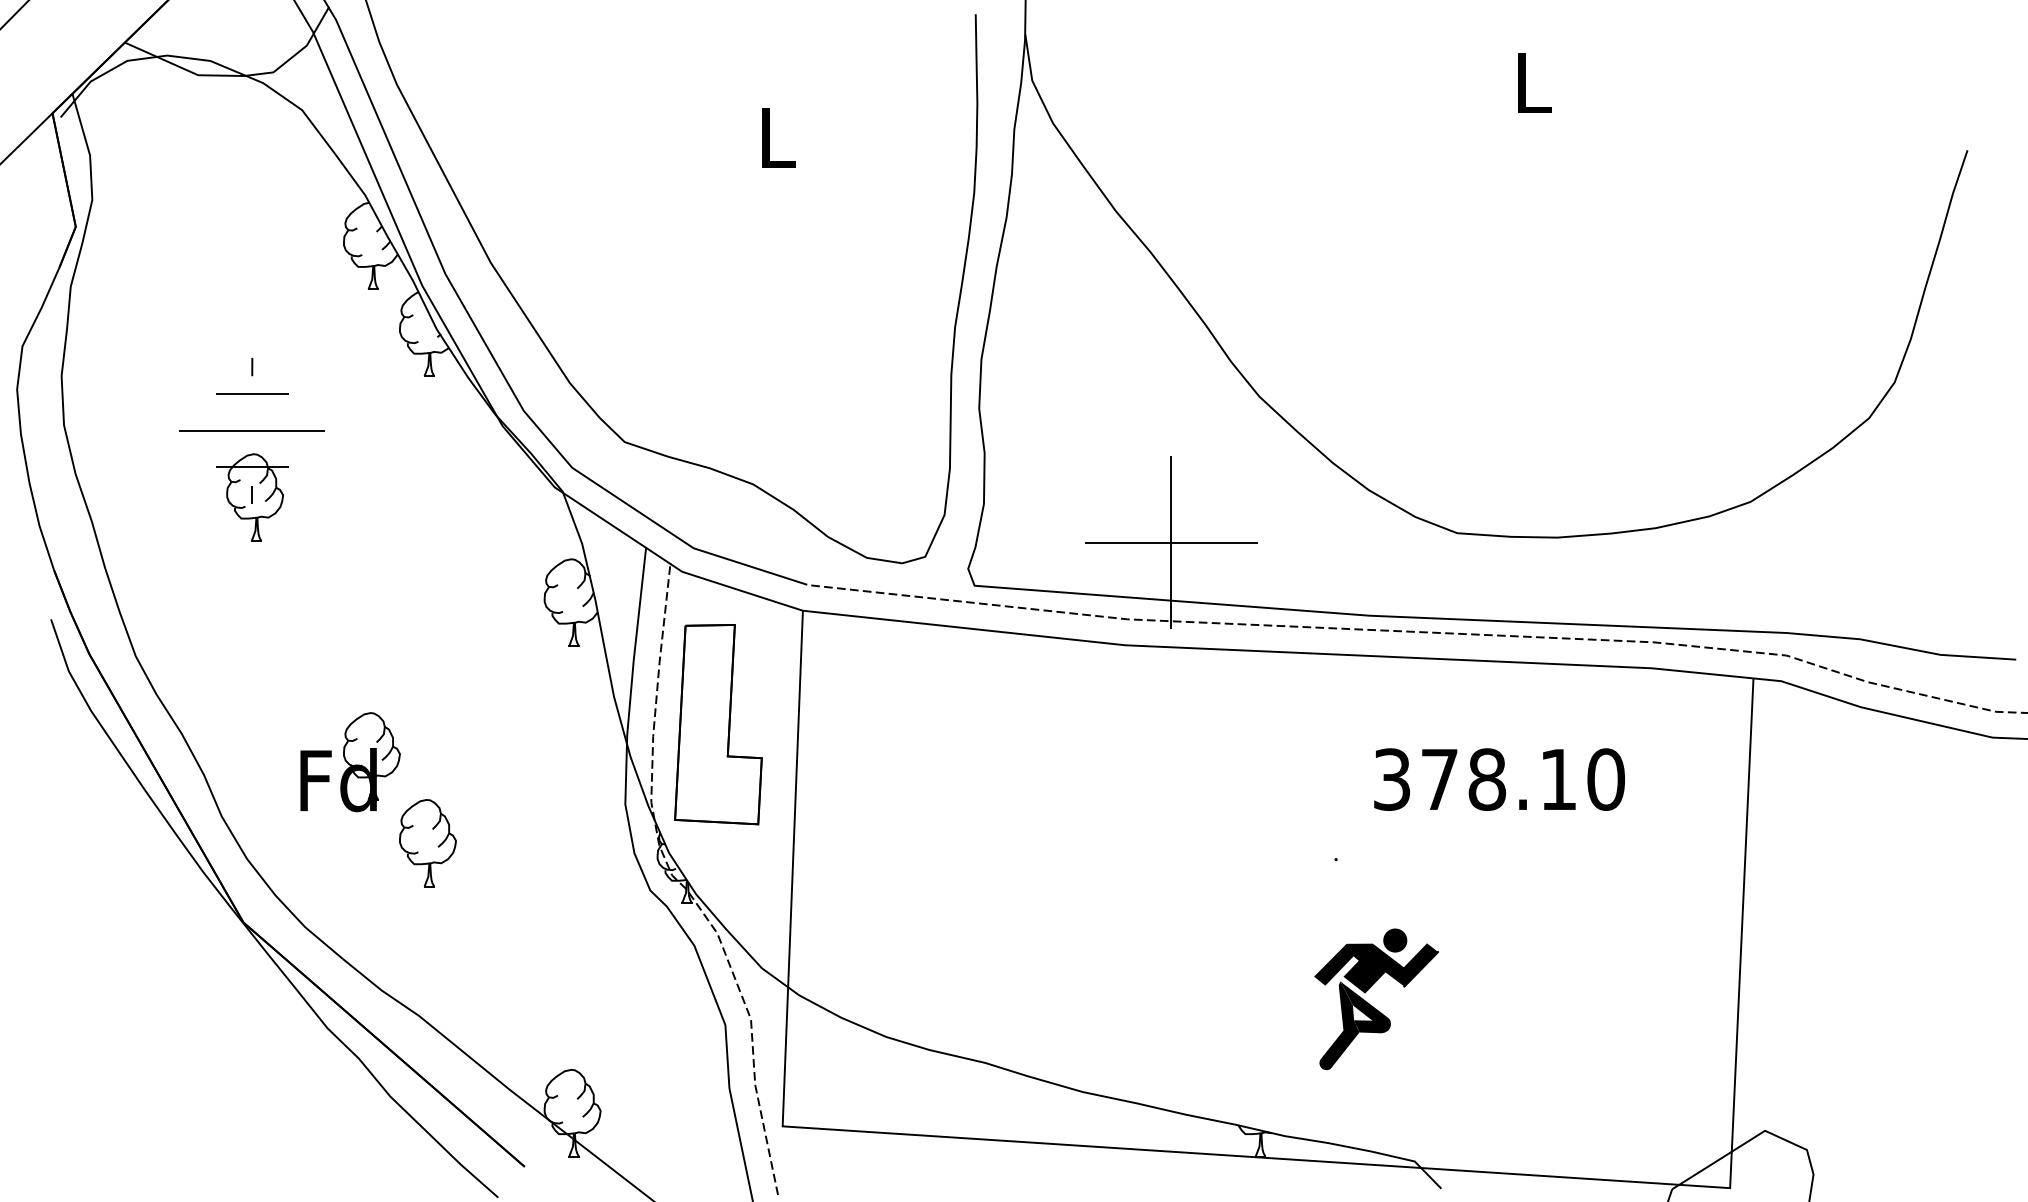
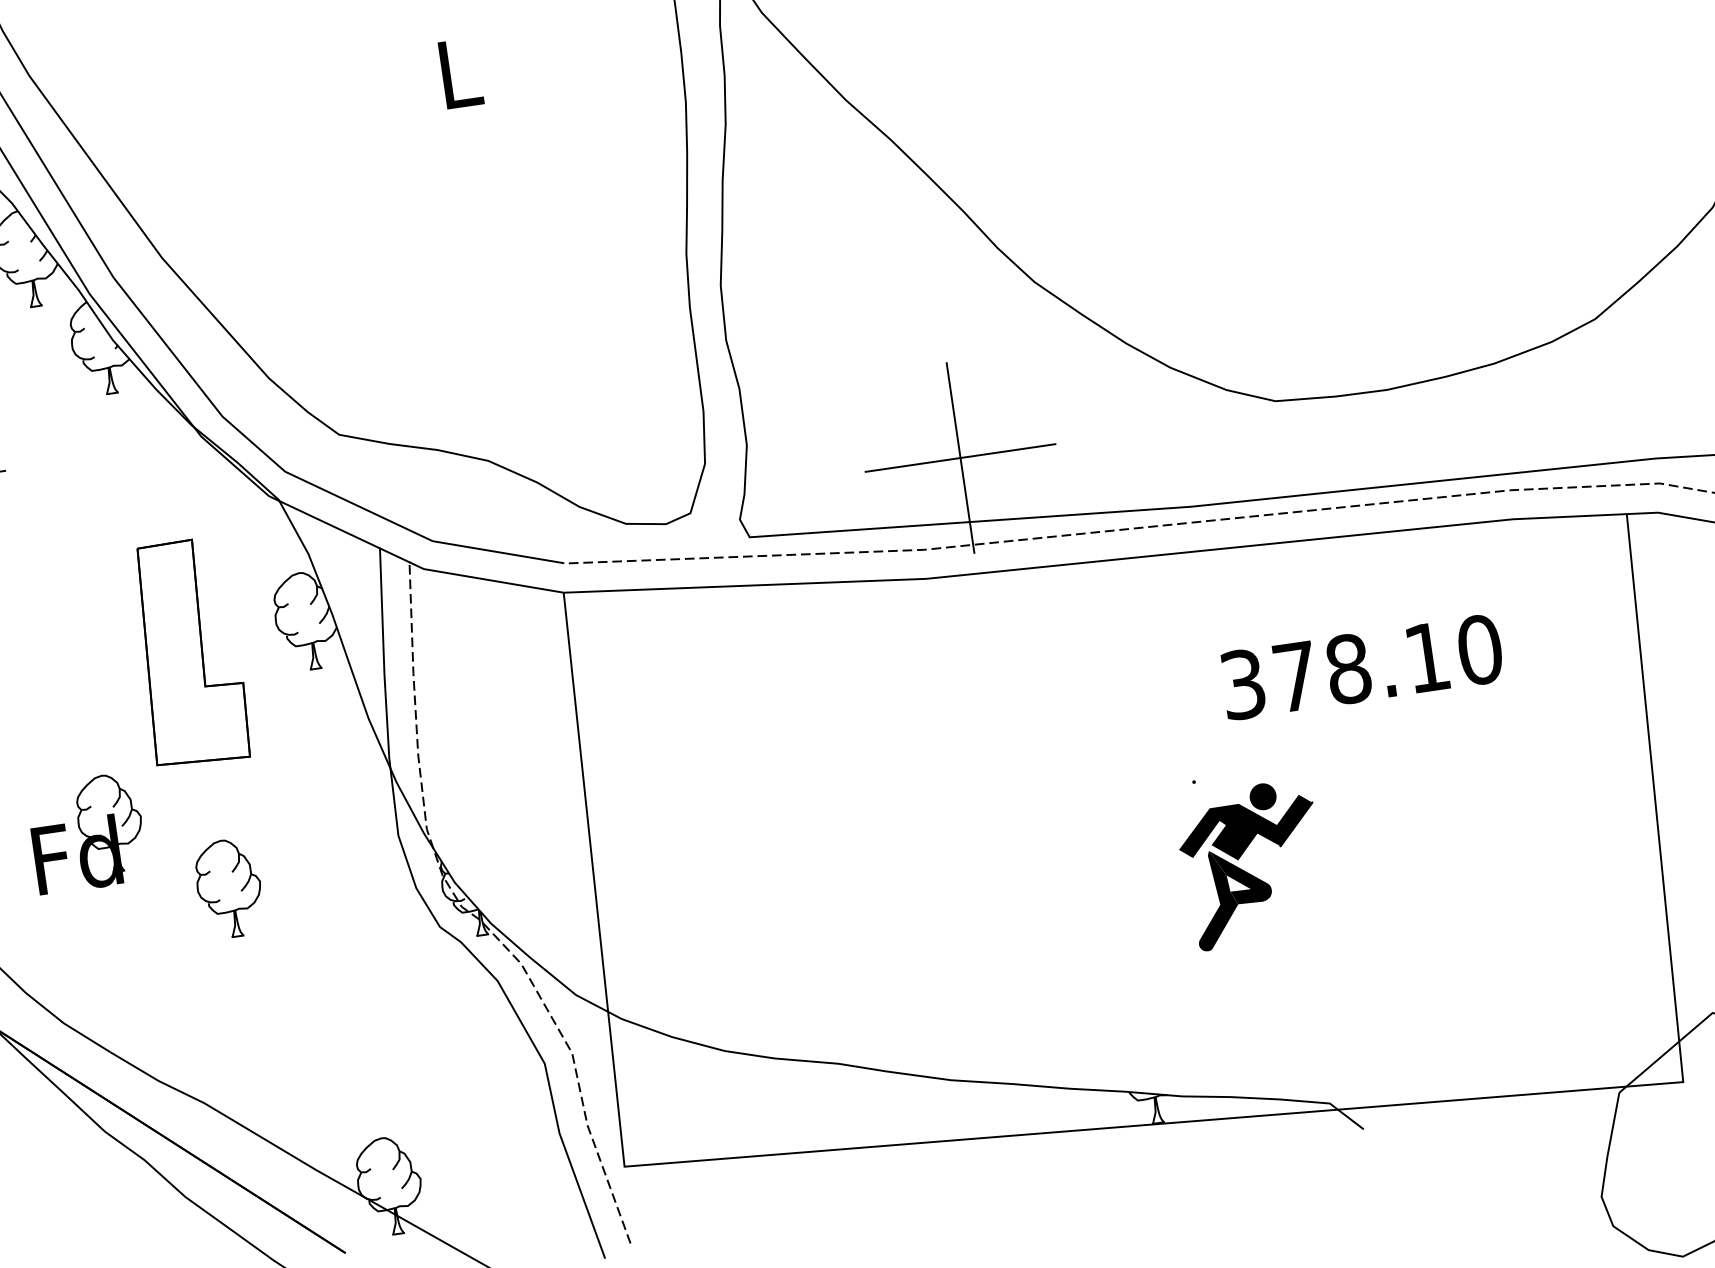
part: (718, 724) -> (189, 652), moved
part: (427, 843) -> (228, 888), moved
part: (1372, 1005) -> (1248, 872), moved

